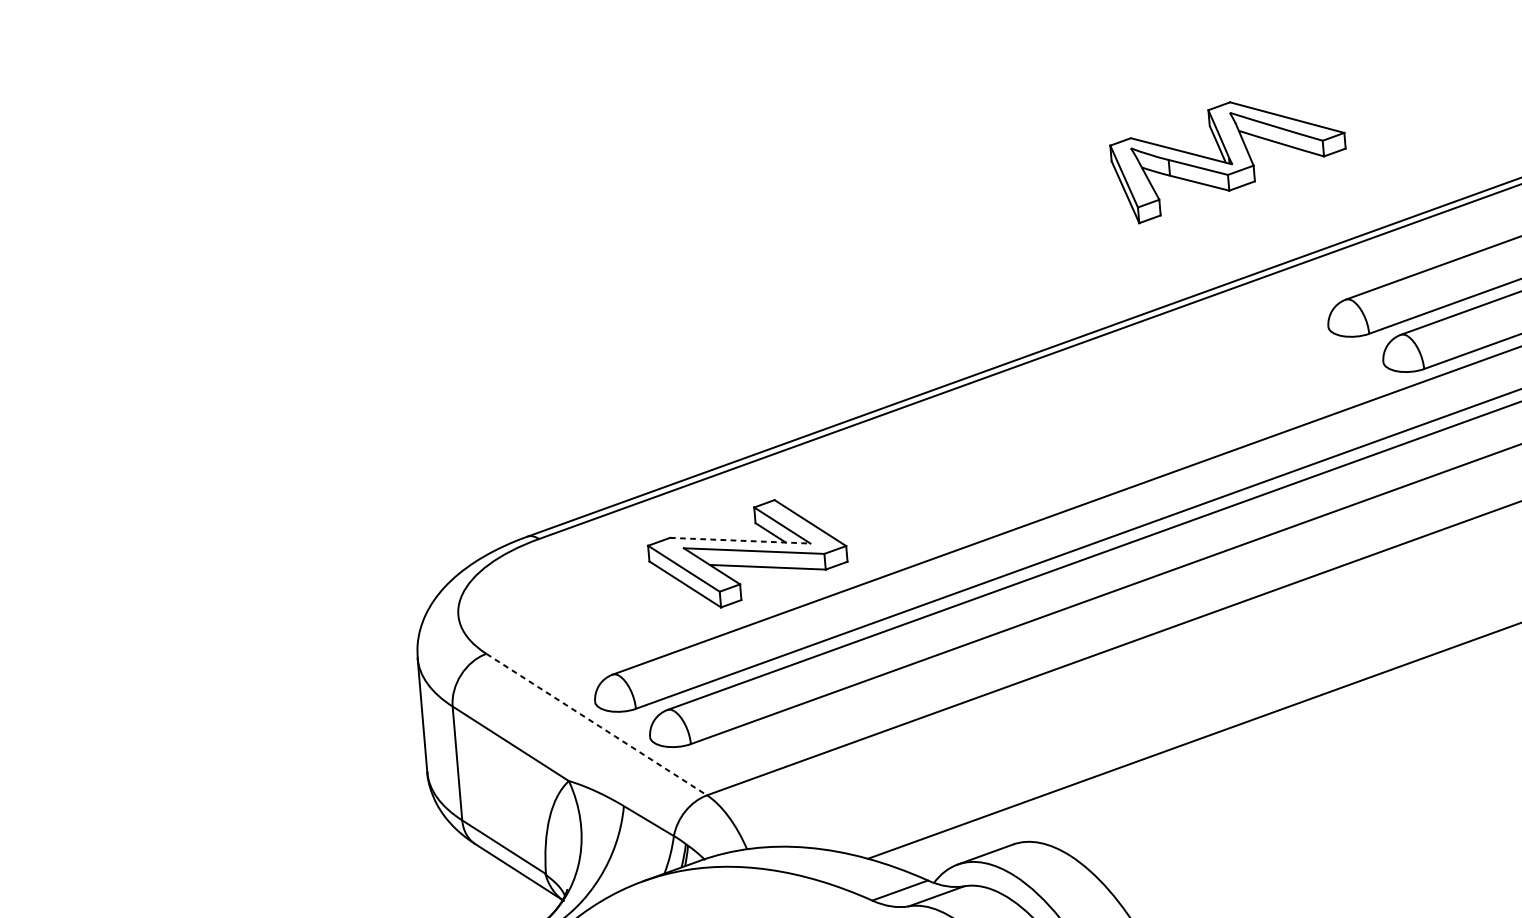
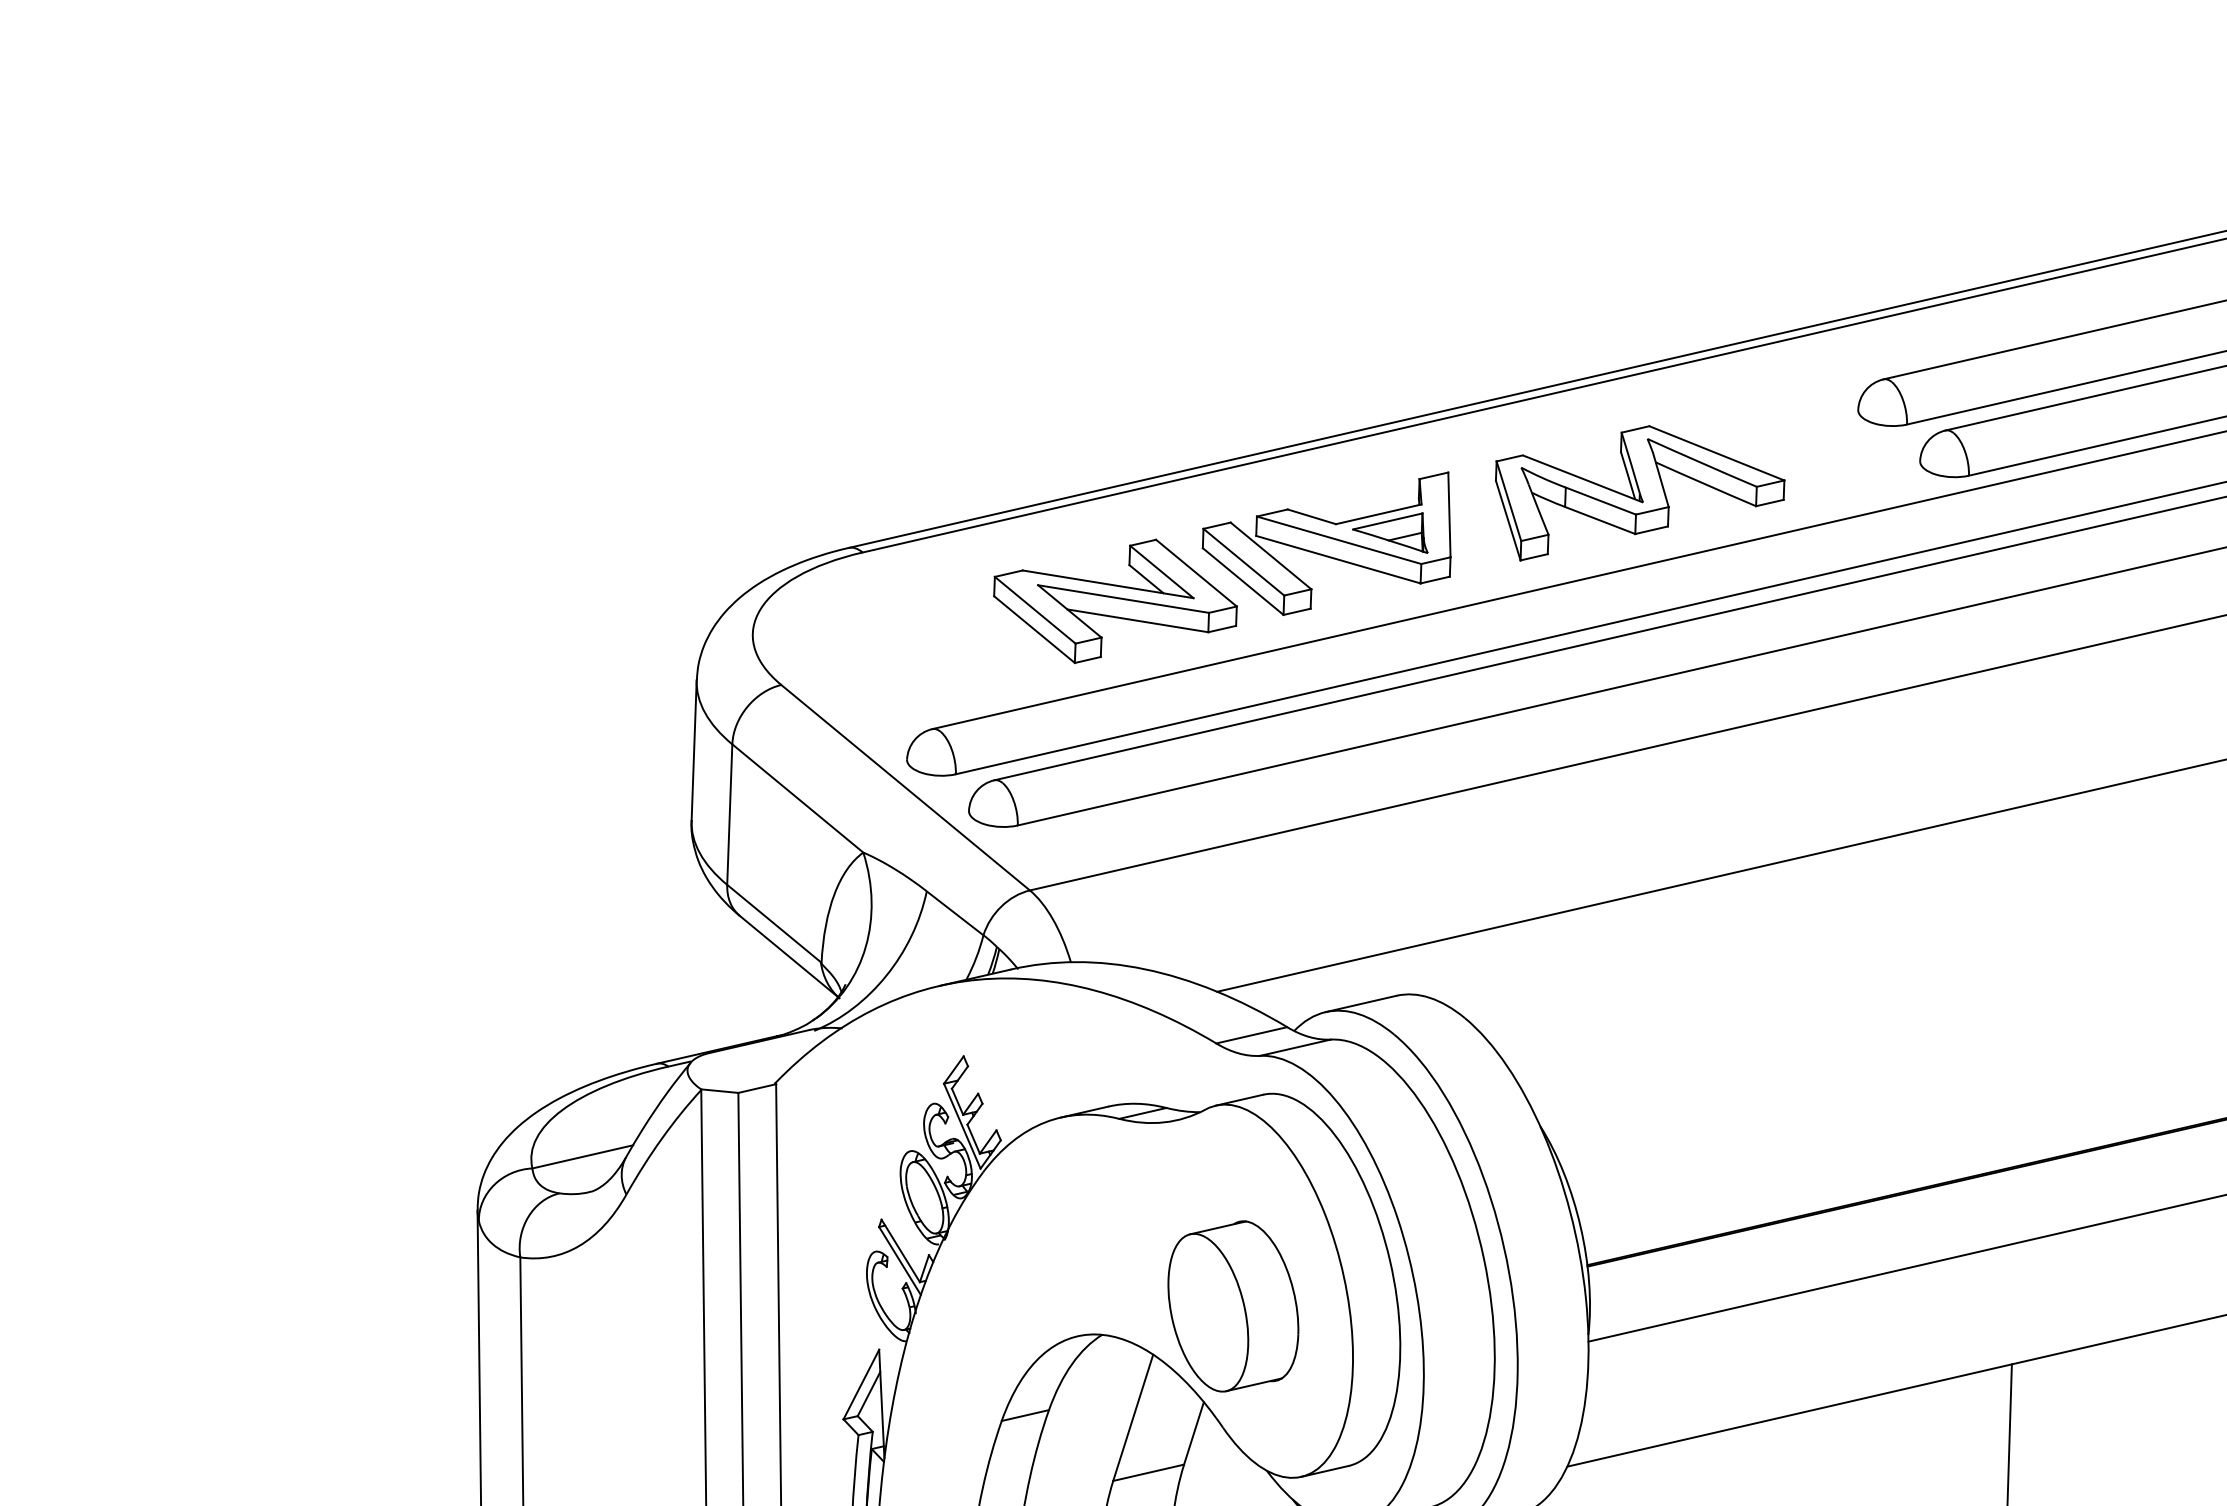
part: (1228, 157) -> (1639, 493), moved
part: (912, 486) -> (1326, 543), added
line: (740, 540) -> (1108, 584), dashed -> solid
line: (597, 725) -> (906, 788), dashed -> solid

